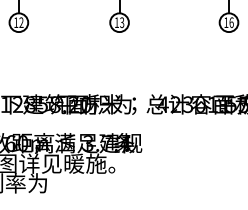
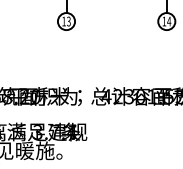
text: (231, 22) -> (169, 21), 16 -> 14

